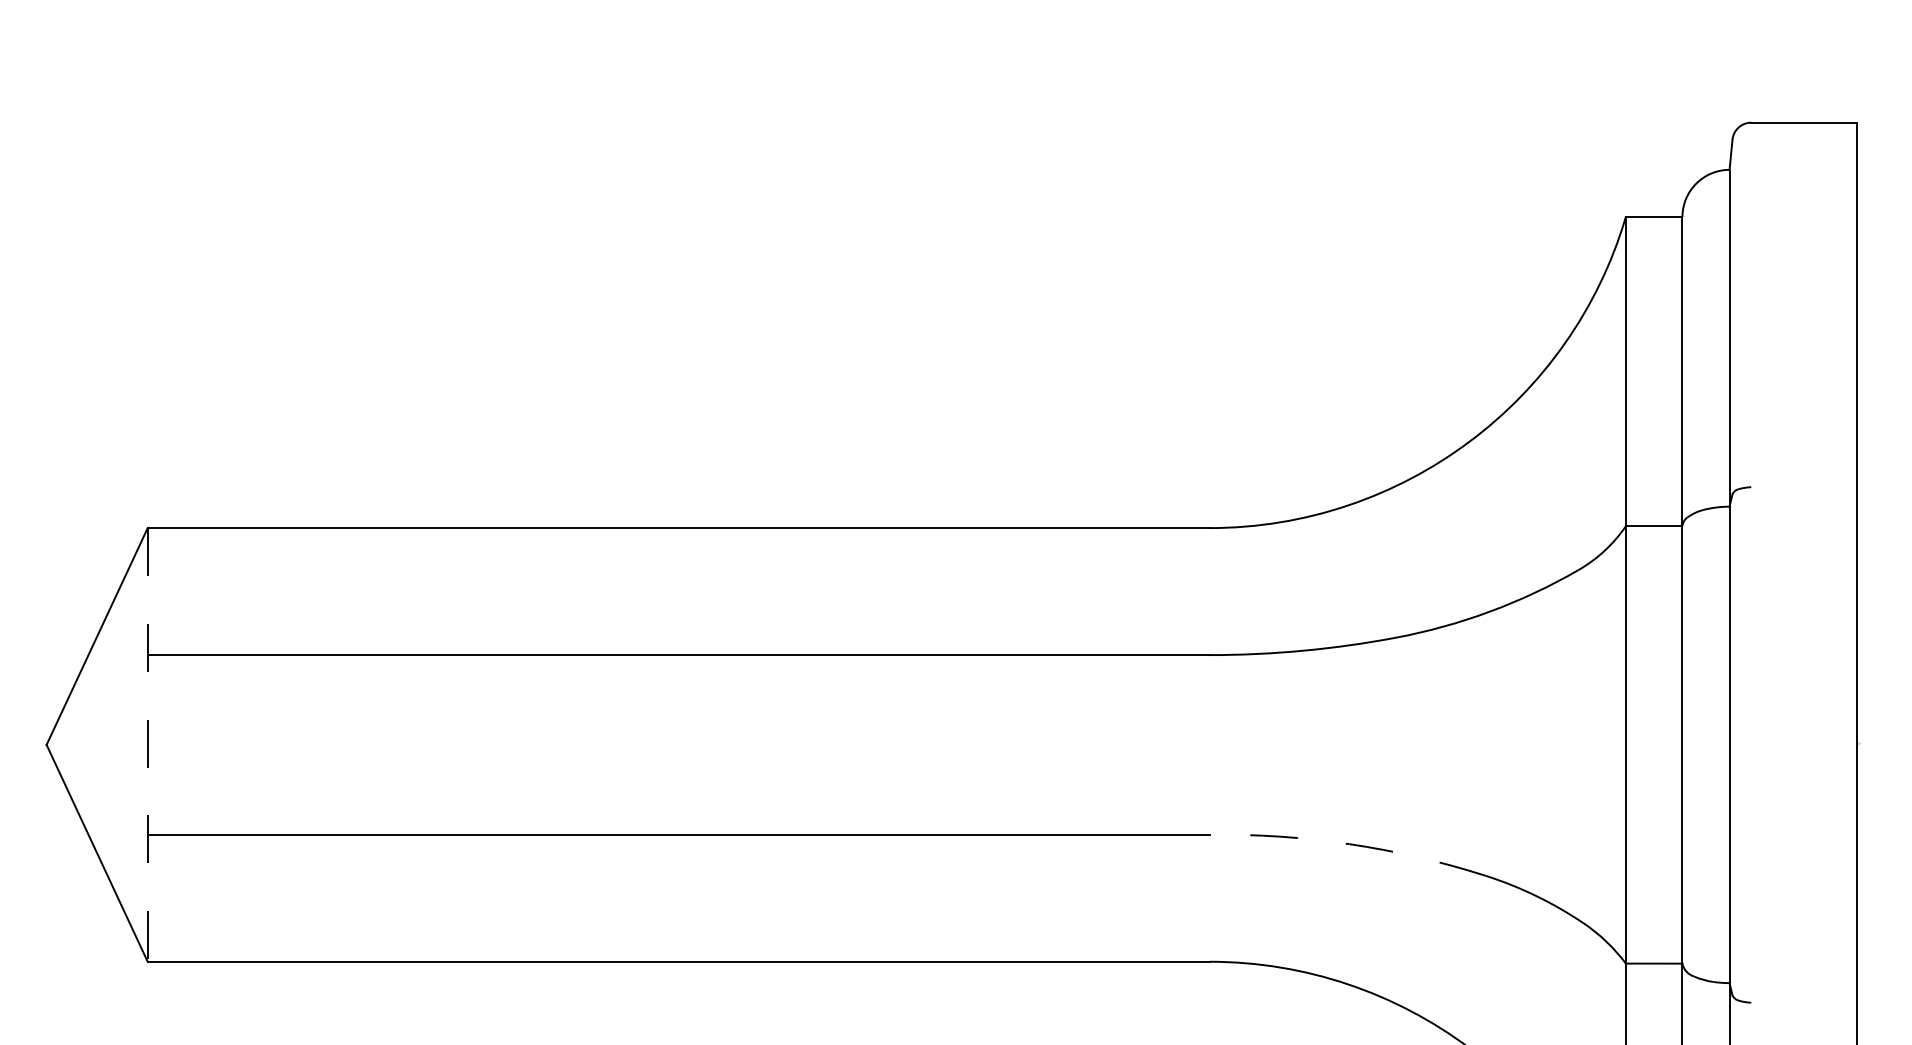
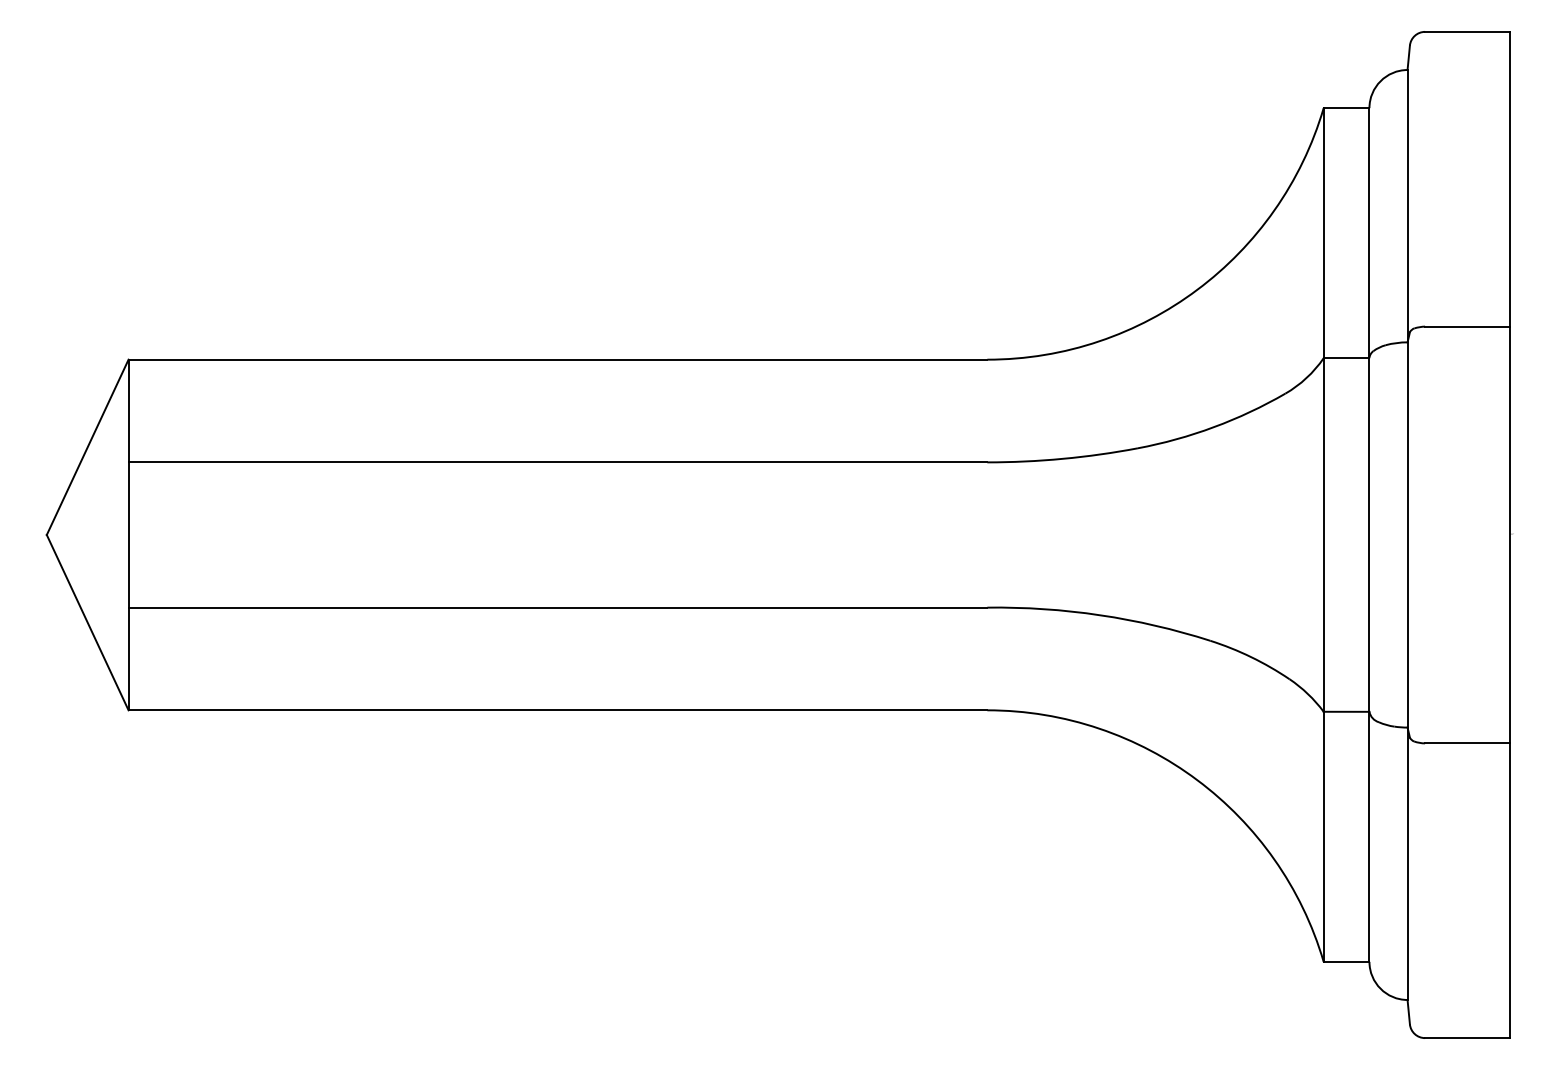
line: (1803, 487) -> (1467, 326), added
line: (147, 745) -> (128, 535), dashed -> solid
arc: (1349, 844) -> (1100, 615), dashed -> solid
line: (1803, 1002) -> (1467, 743), added

